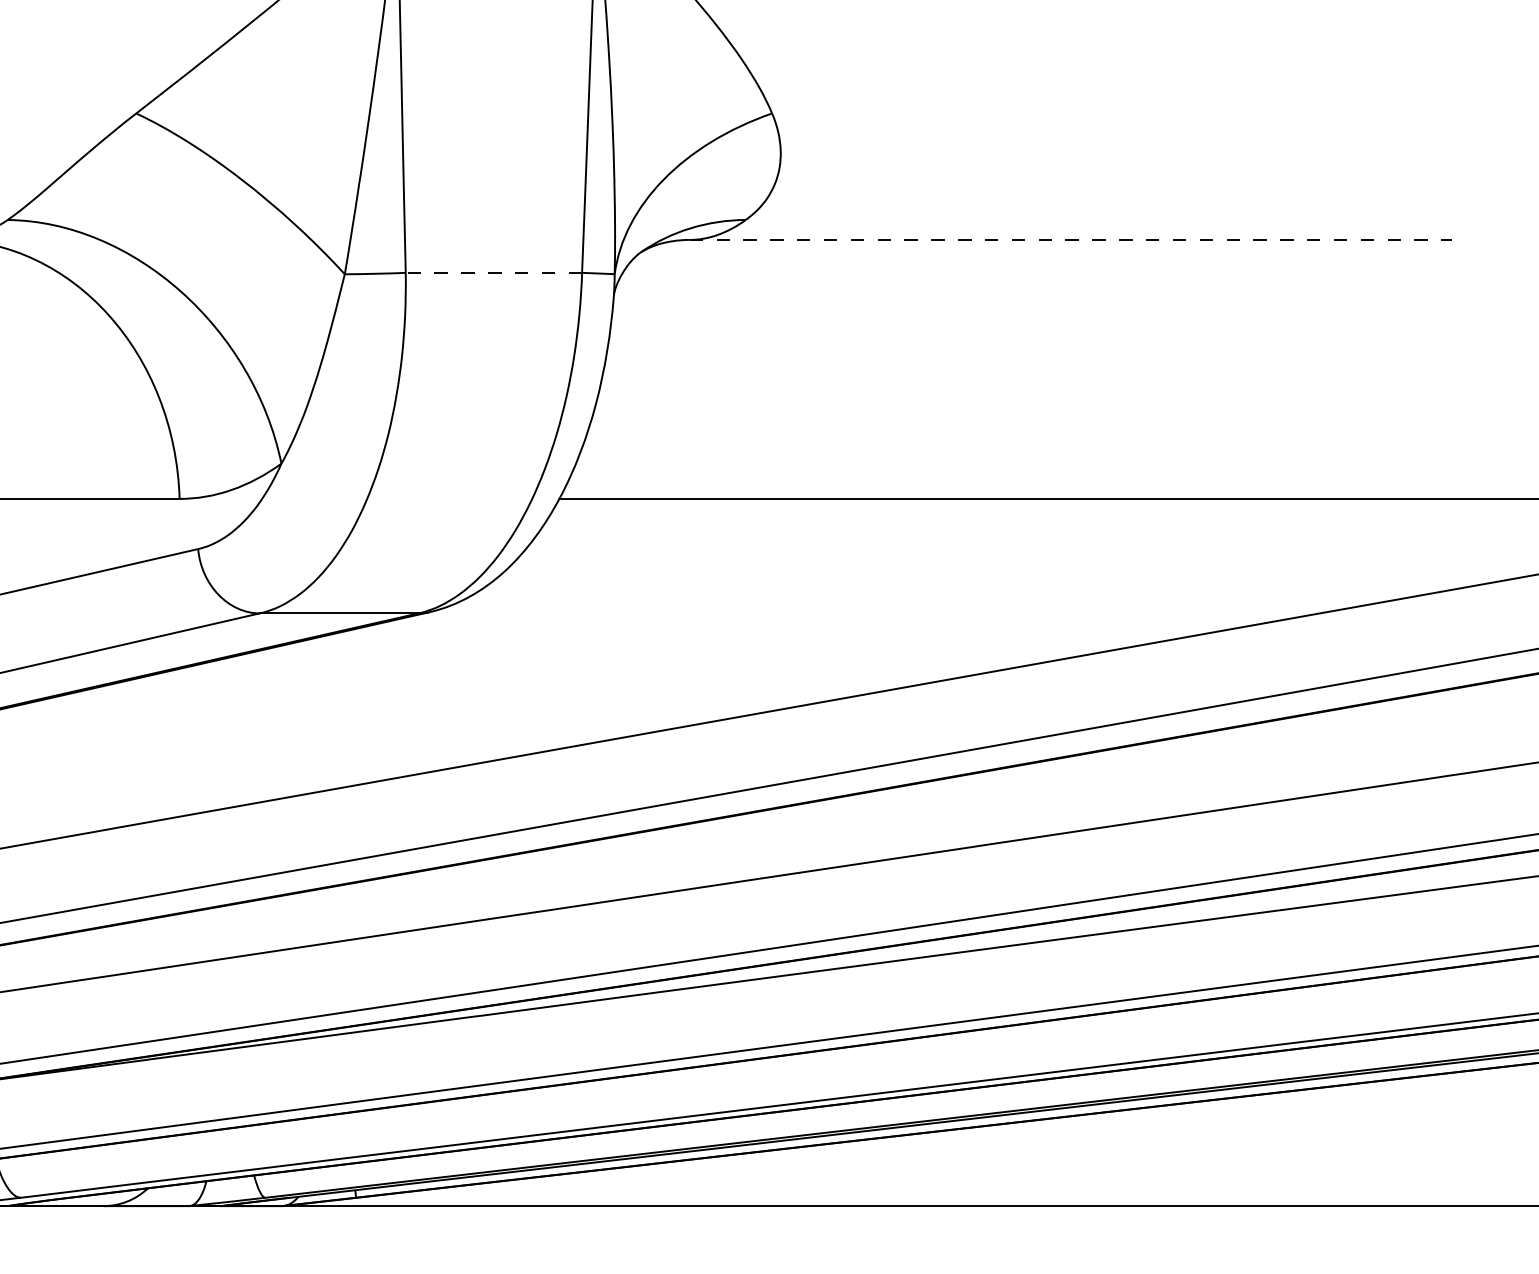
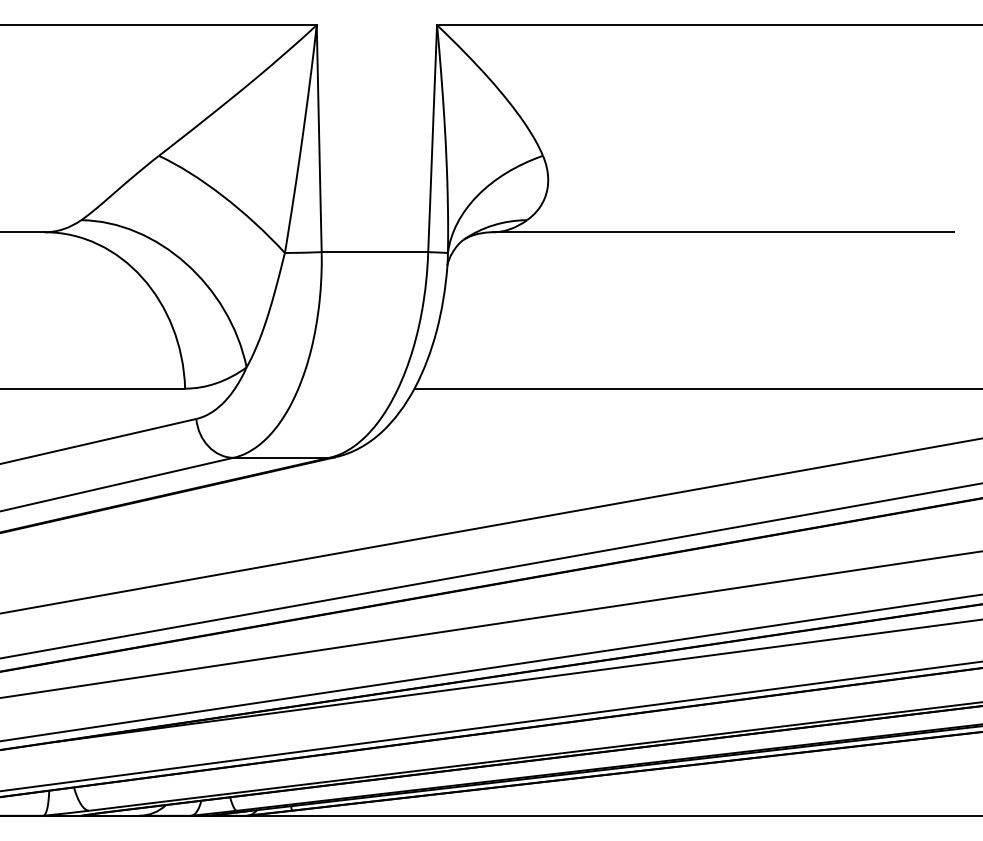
line: (1070, 240) -> (723, 232), dashed -> solid
line: (493, 273) -> (374, 252), dashed -> solid

